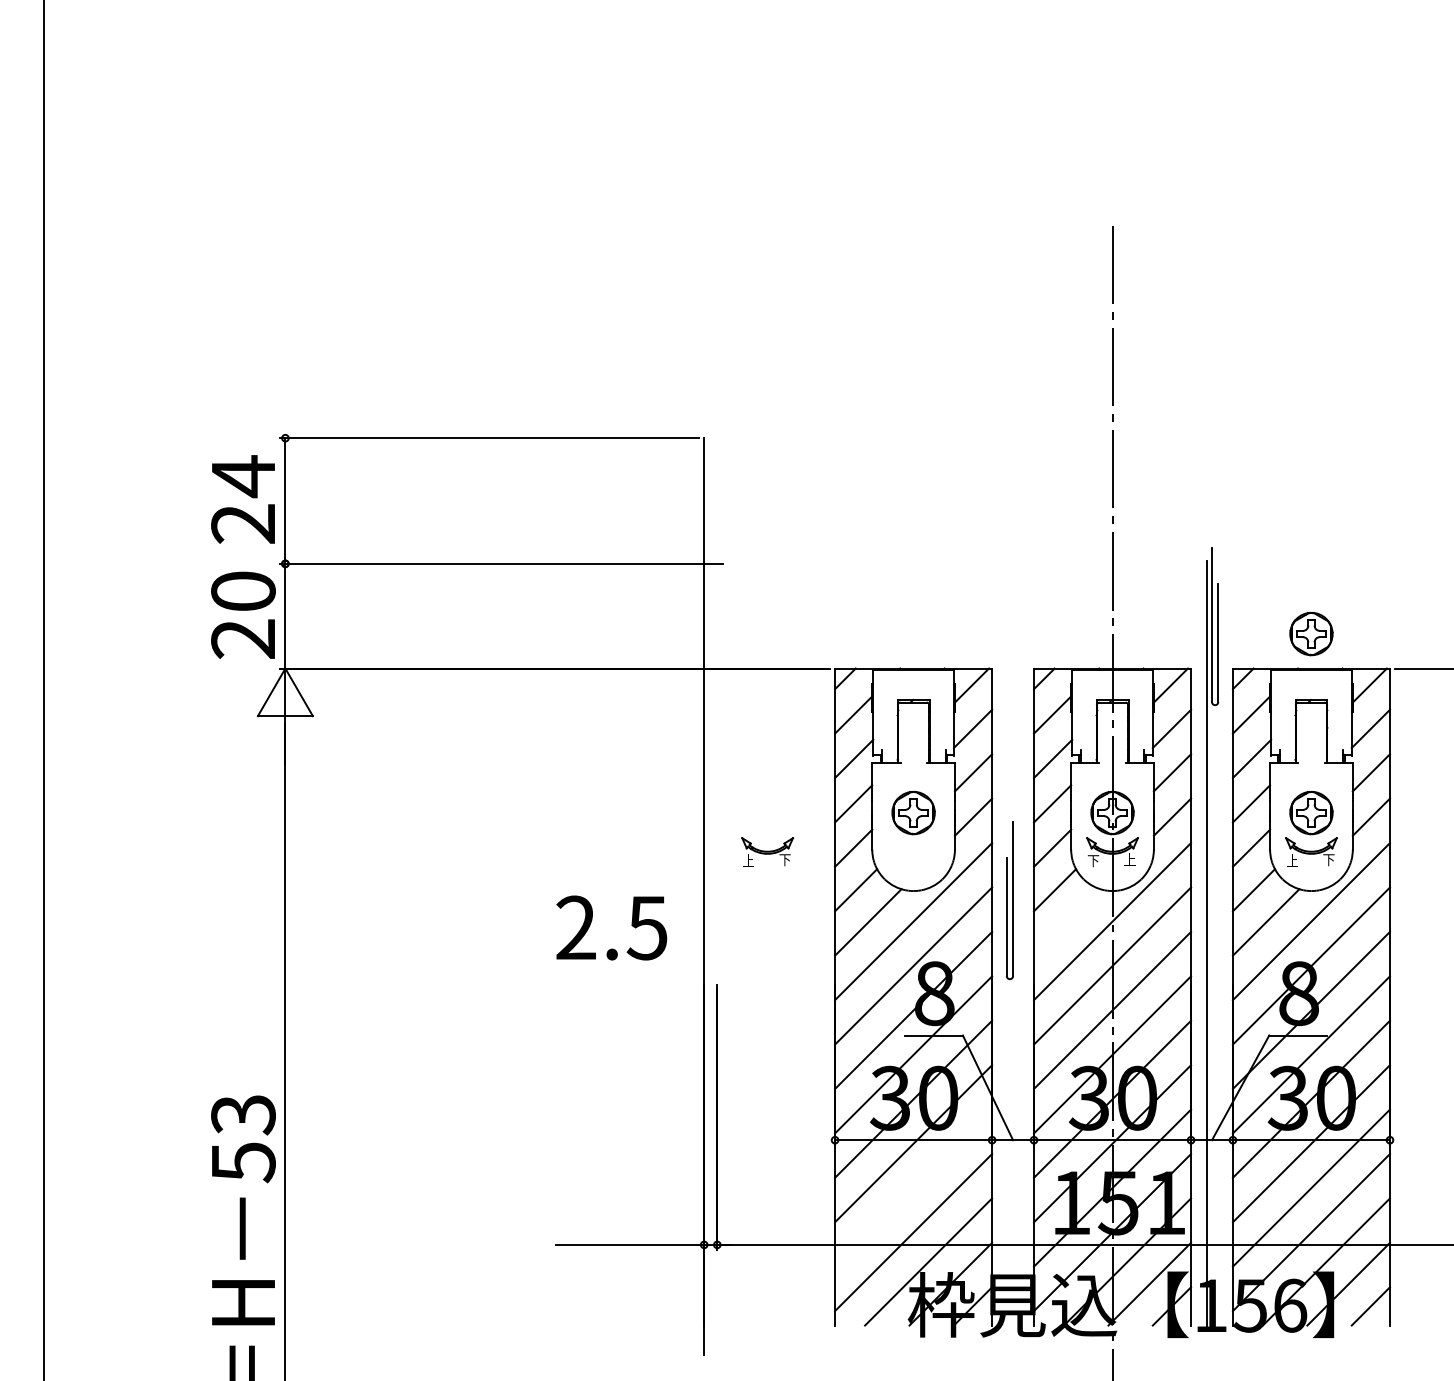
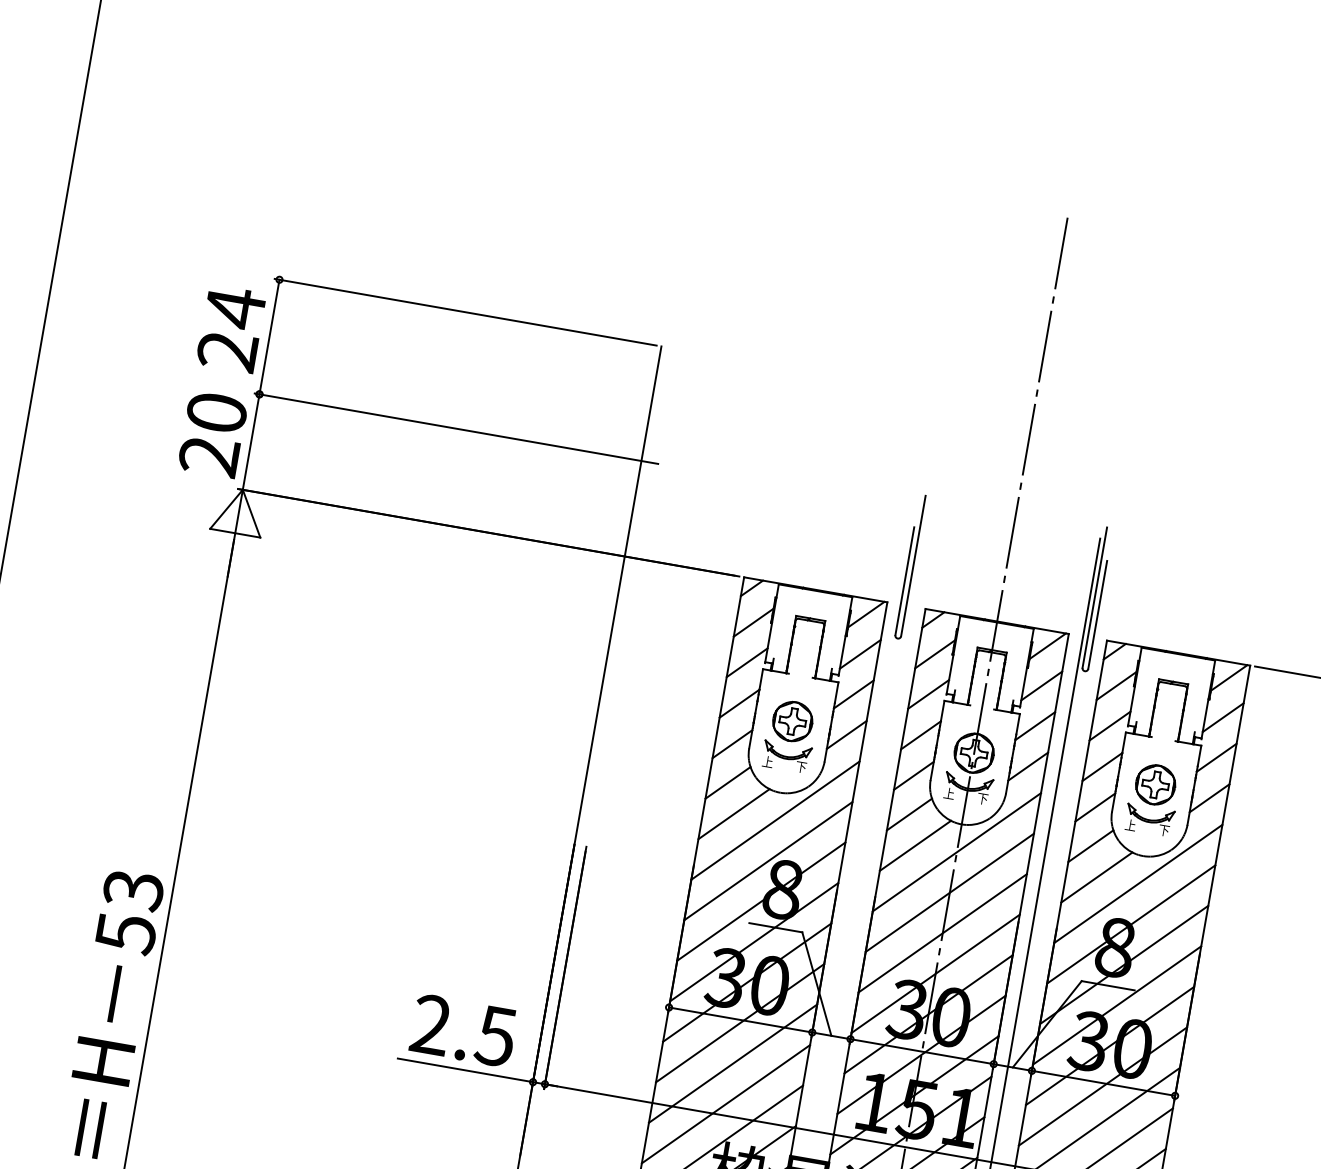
part: (1311, 634) -> (1184, 622), removed
part: (767, 851) -> (786, 756), moved
text: (1129, 859) -> (982, 798), 上 -> 下
text: (1093, 860) -> (949, 793), 下 -> 上
part: (1009, 900) -> (909, 566), moved
line: (1067, 922) -> (915, 845), added
text: (611, 927) -> (463, 1030), moved
line: (913, 1187) -> (733, 1063), added

